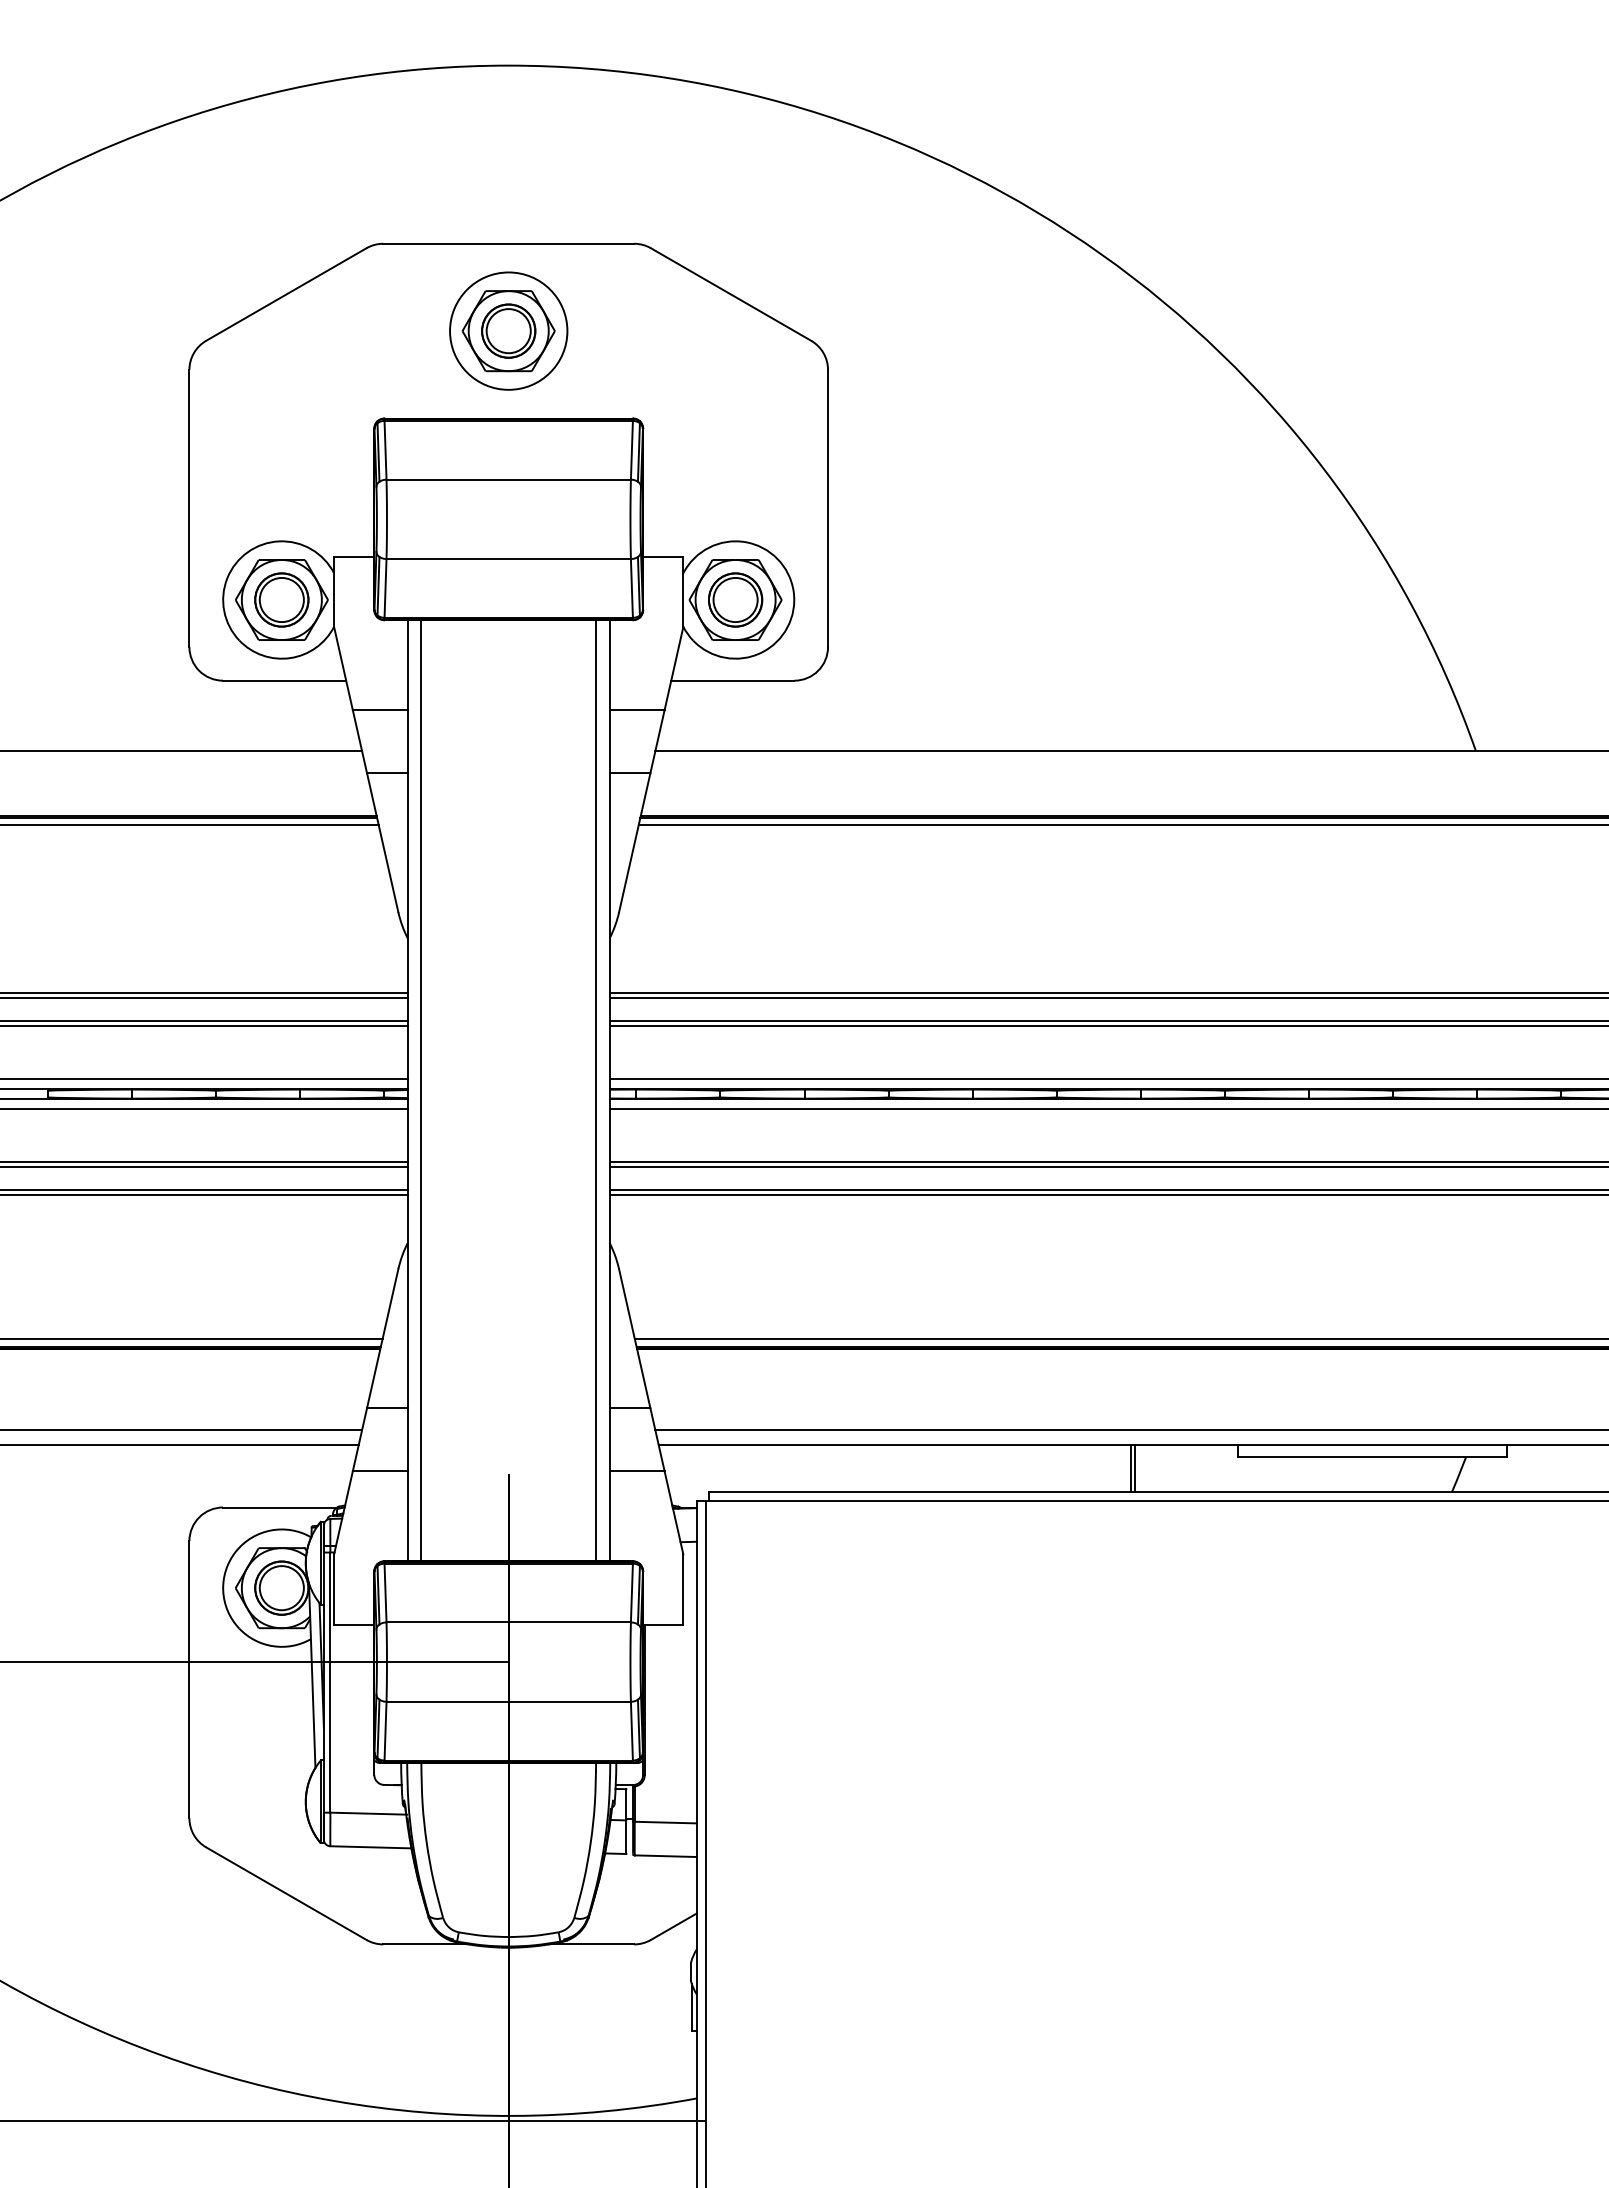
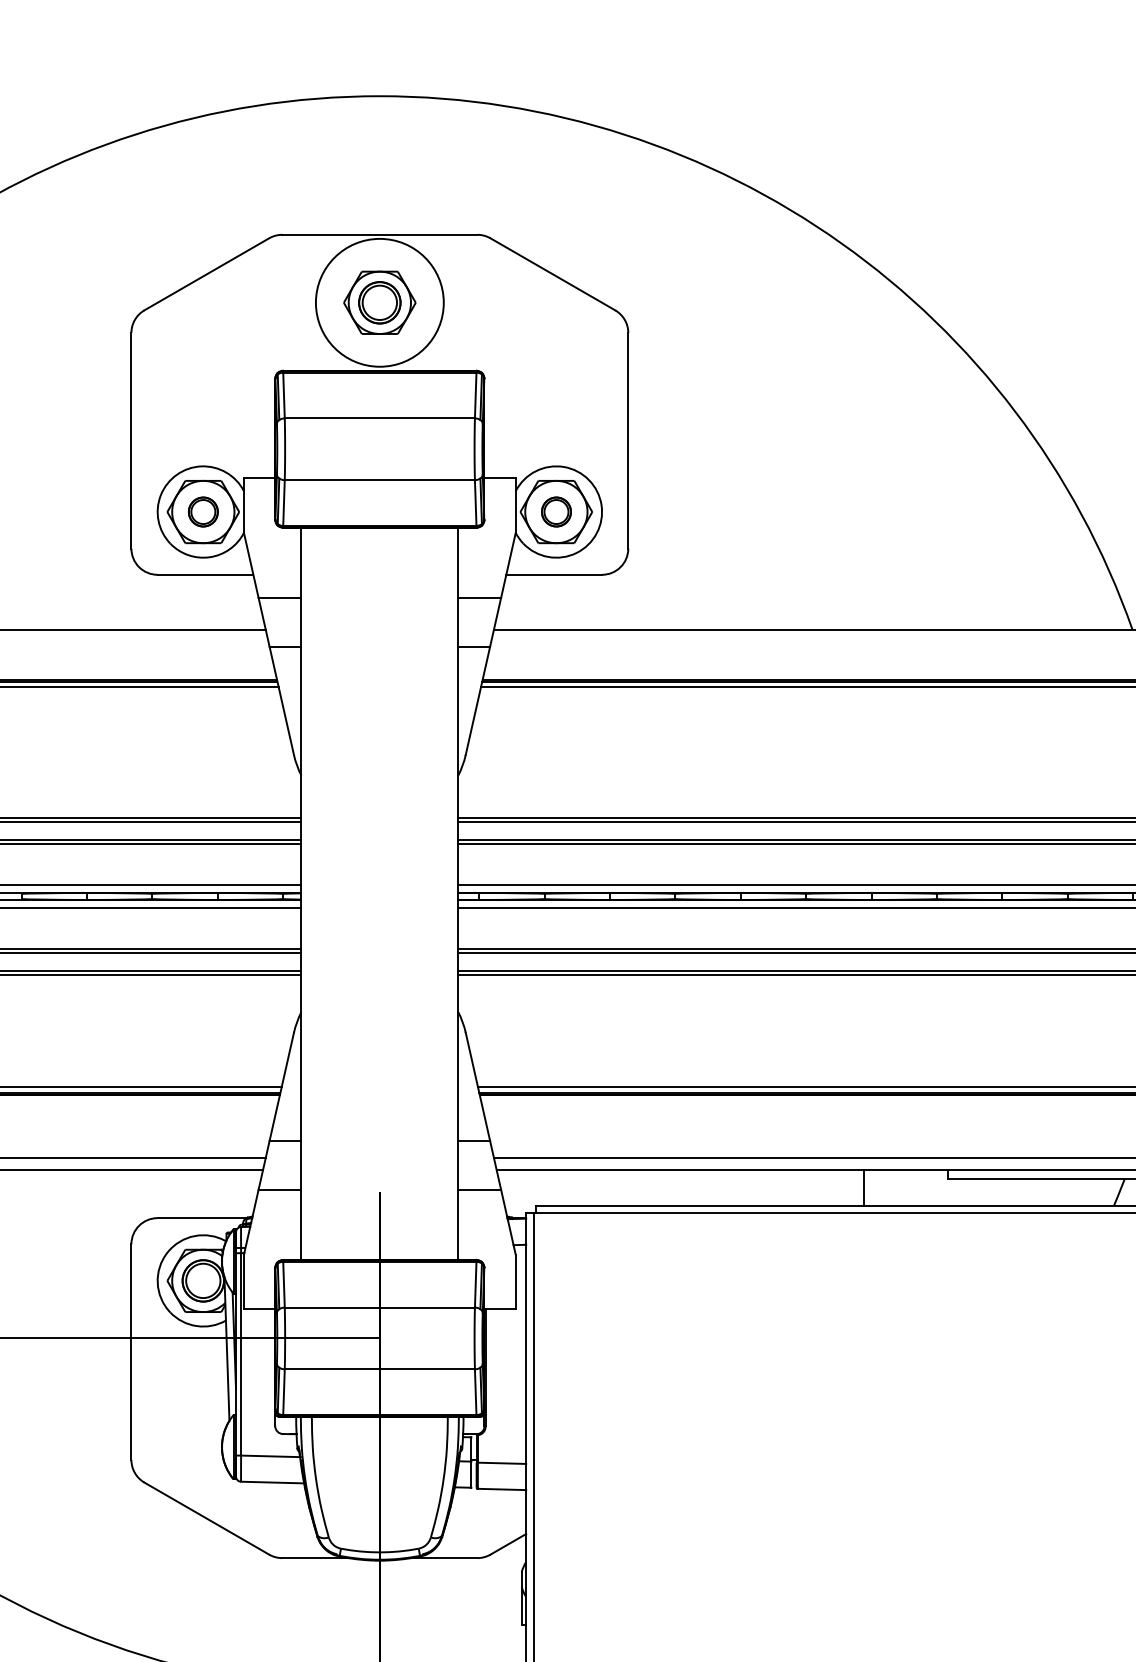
circle: (508, 330) -> (379, 302), size x1.4
part: (281, 599) -> (203, 511), size x0.7
part: (735, 599) -> (556, 511), size x0.7
line: (421, 1090) -> (311, 893), removed
line: (596, 1090) -> (448, 893), removed
line: (1134, 1468) -> (866, 1187), removed

